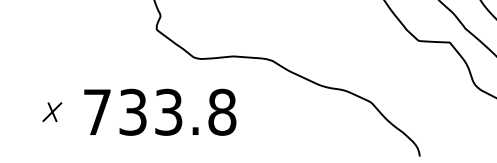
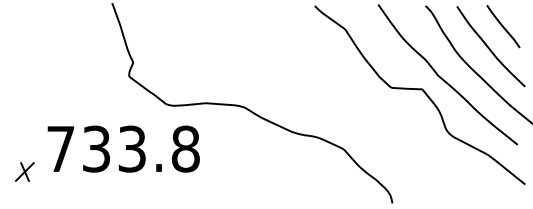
part: (52, 111) -> (24, 171), moved
text: (160, 111) -> (123, 148), moved

